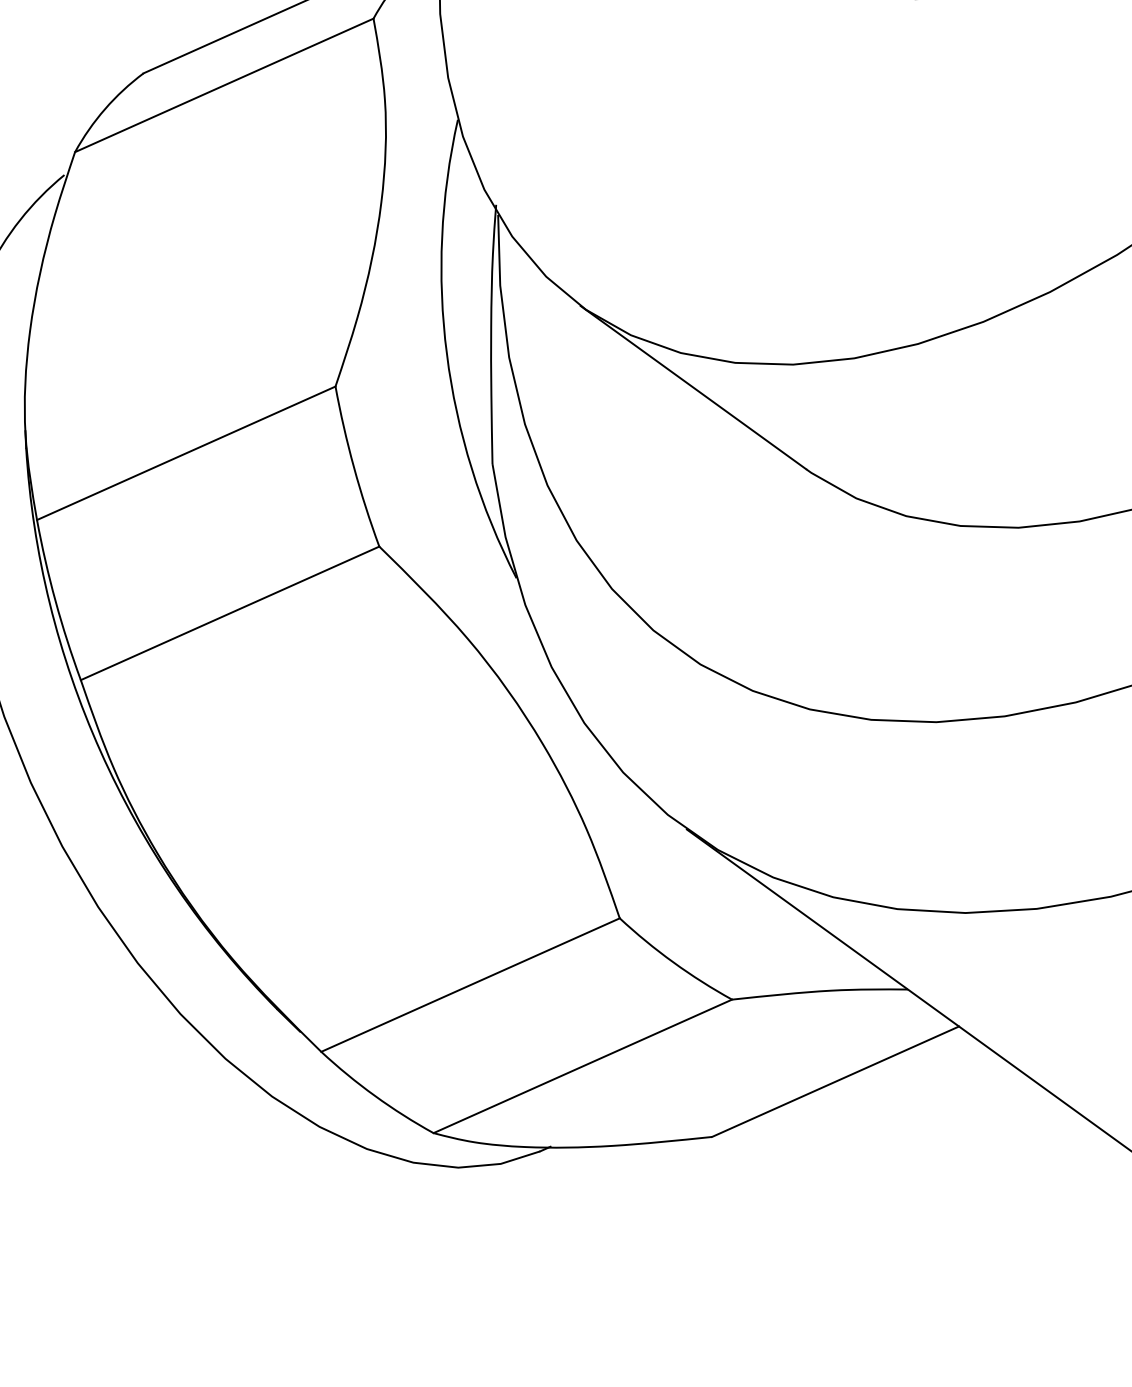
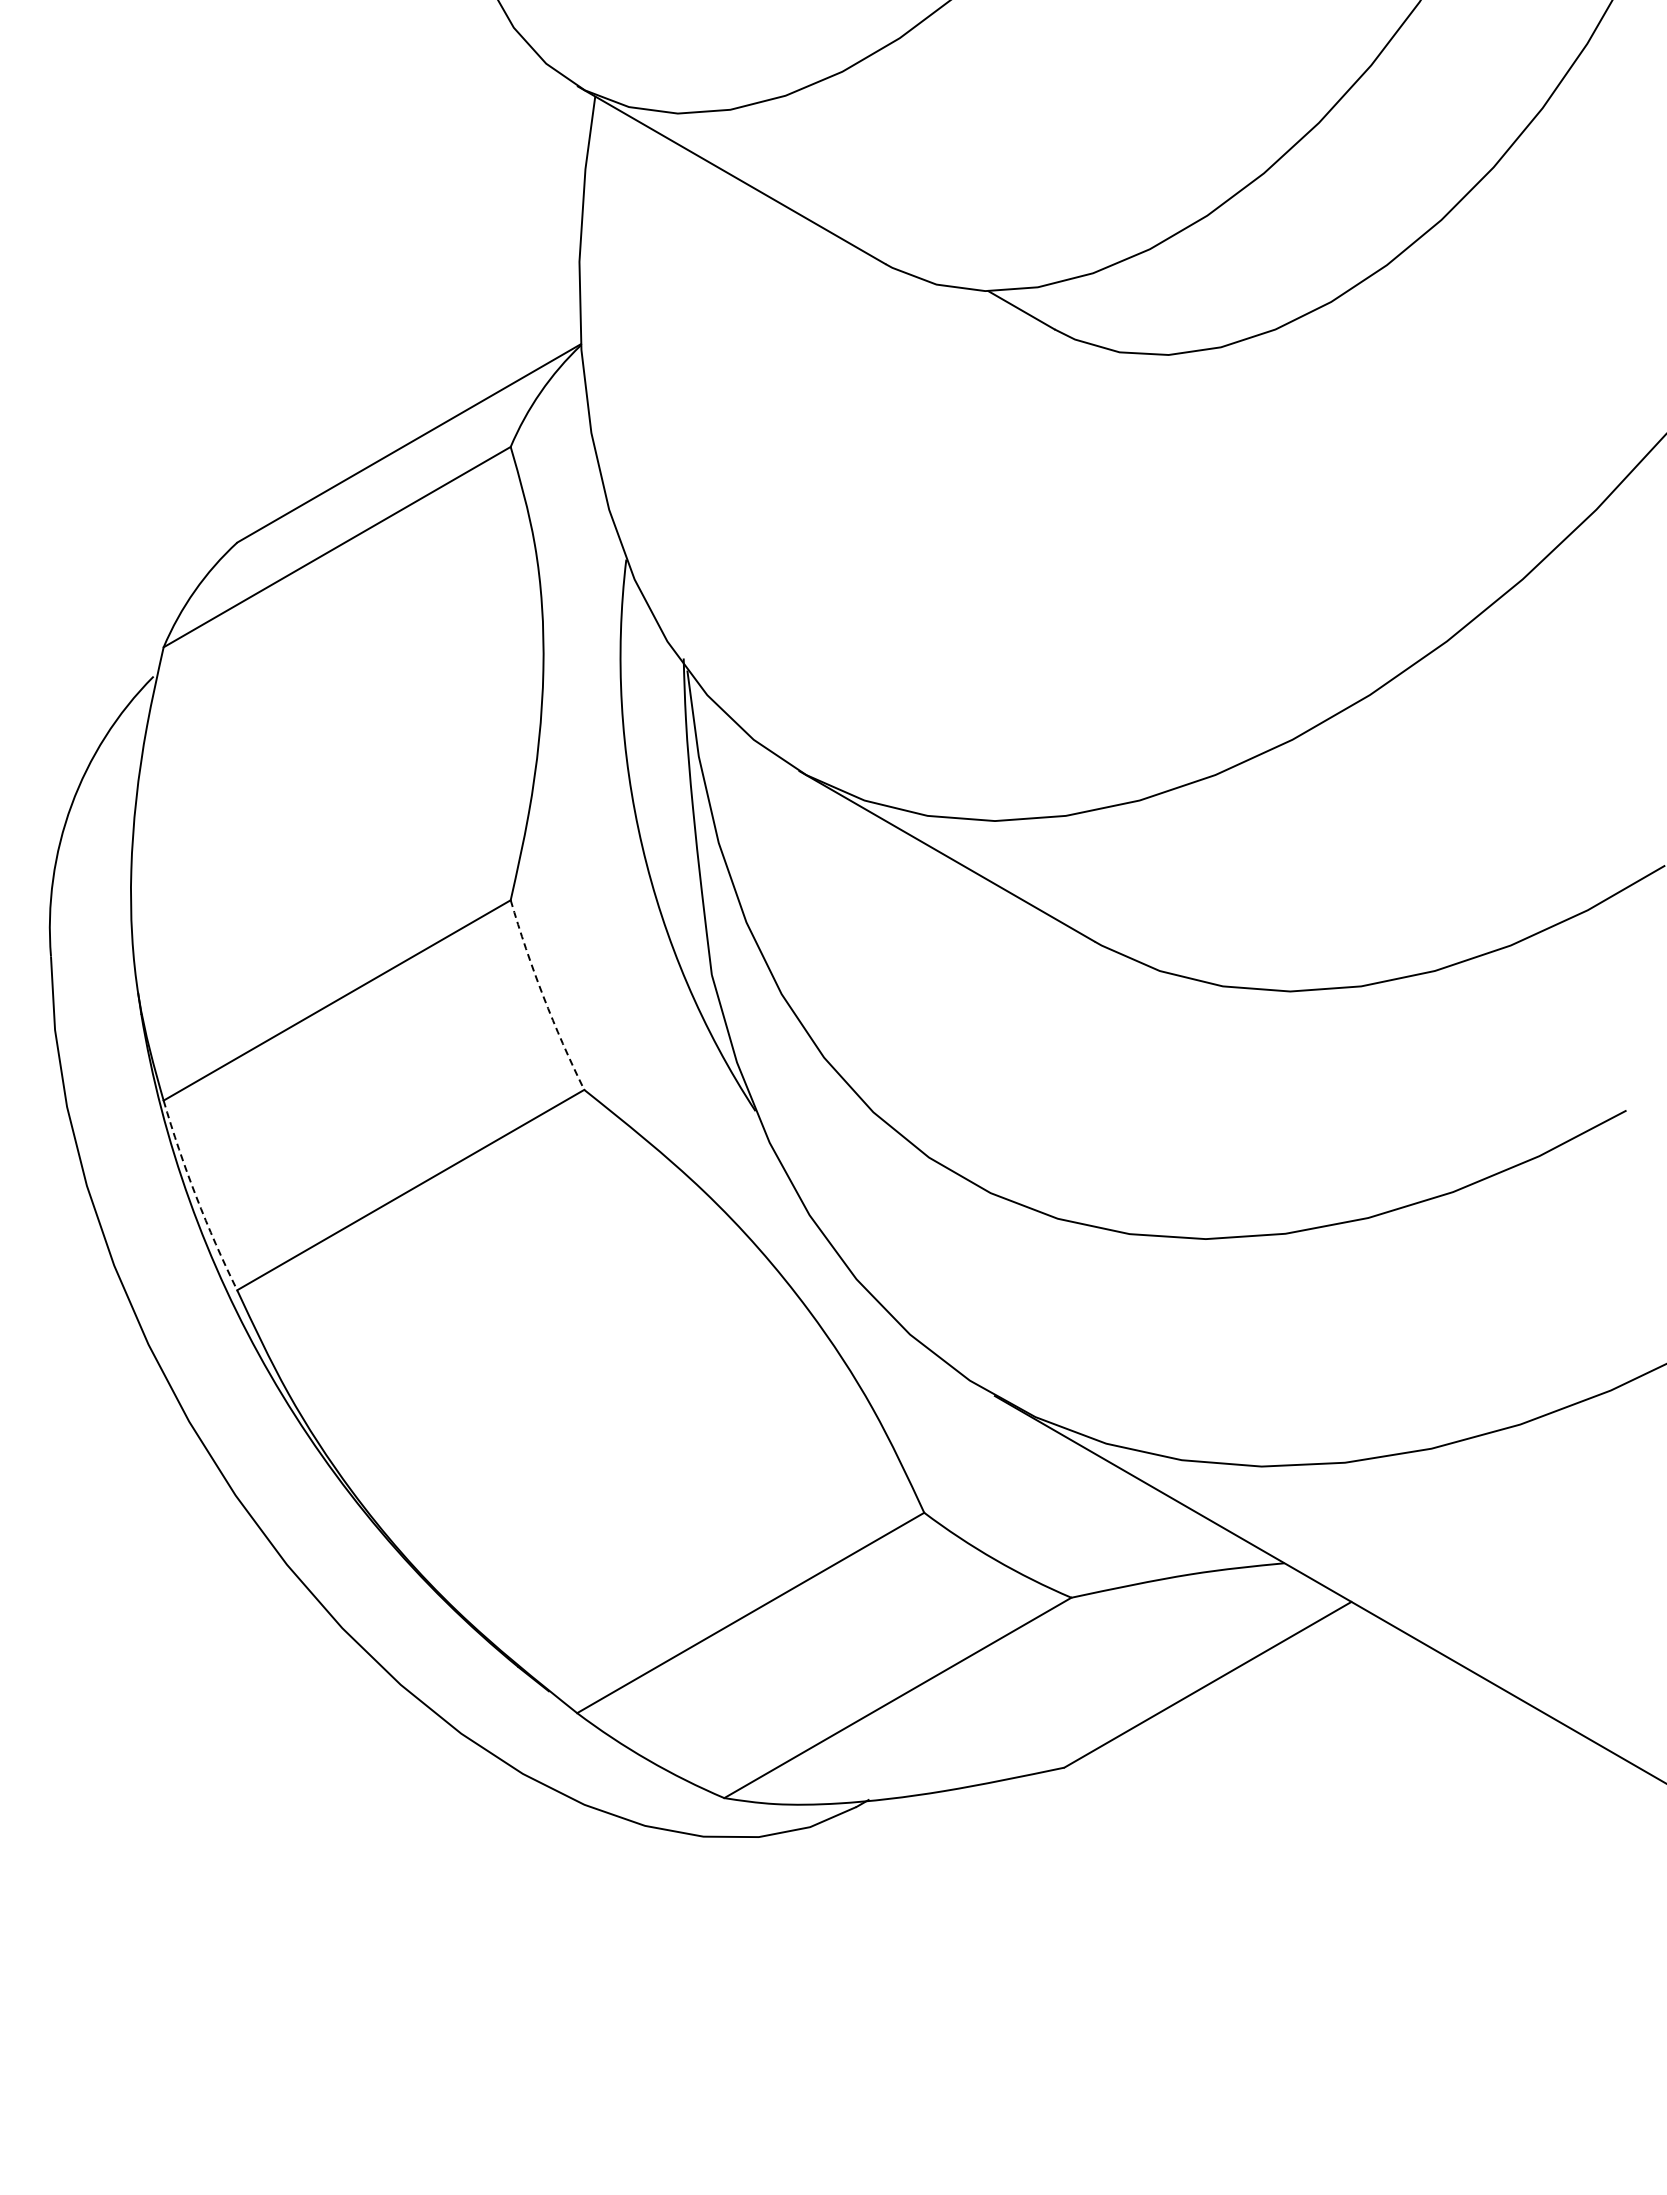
arc: (354, 467) -> (543, 996), solid -> dashed
arc: (55, 601) -> (196, 1197), solid -> dashed

